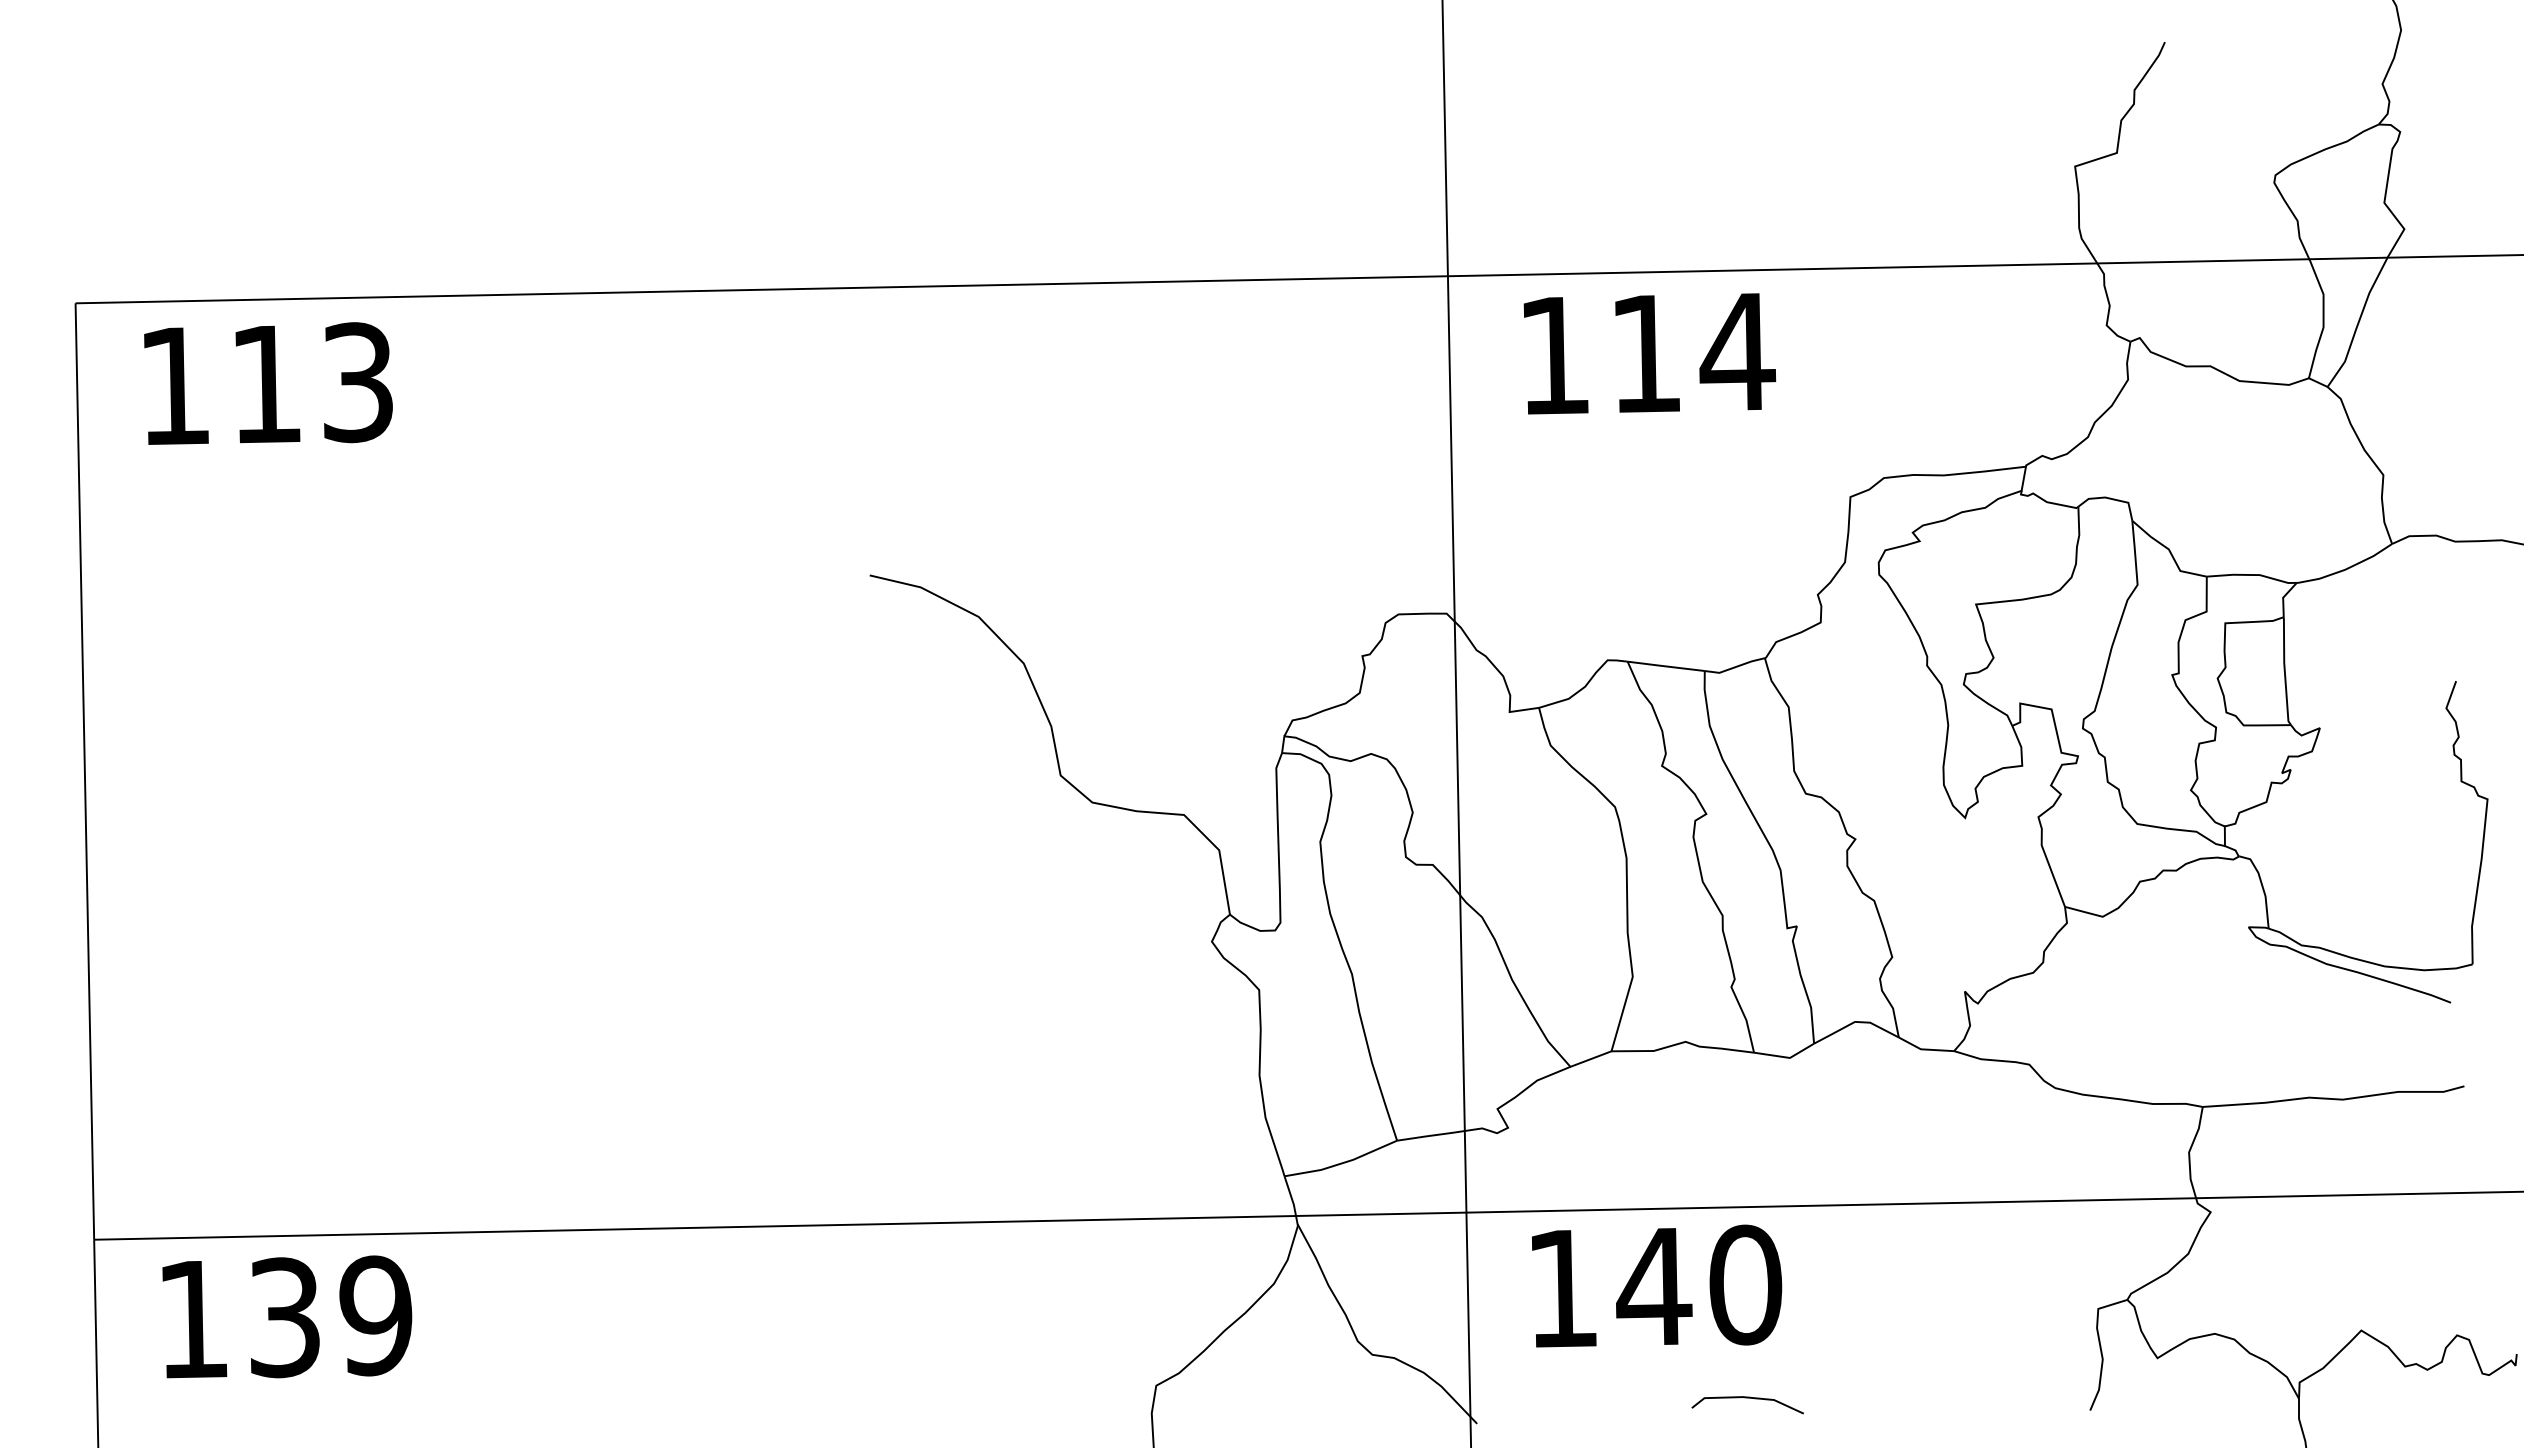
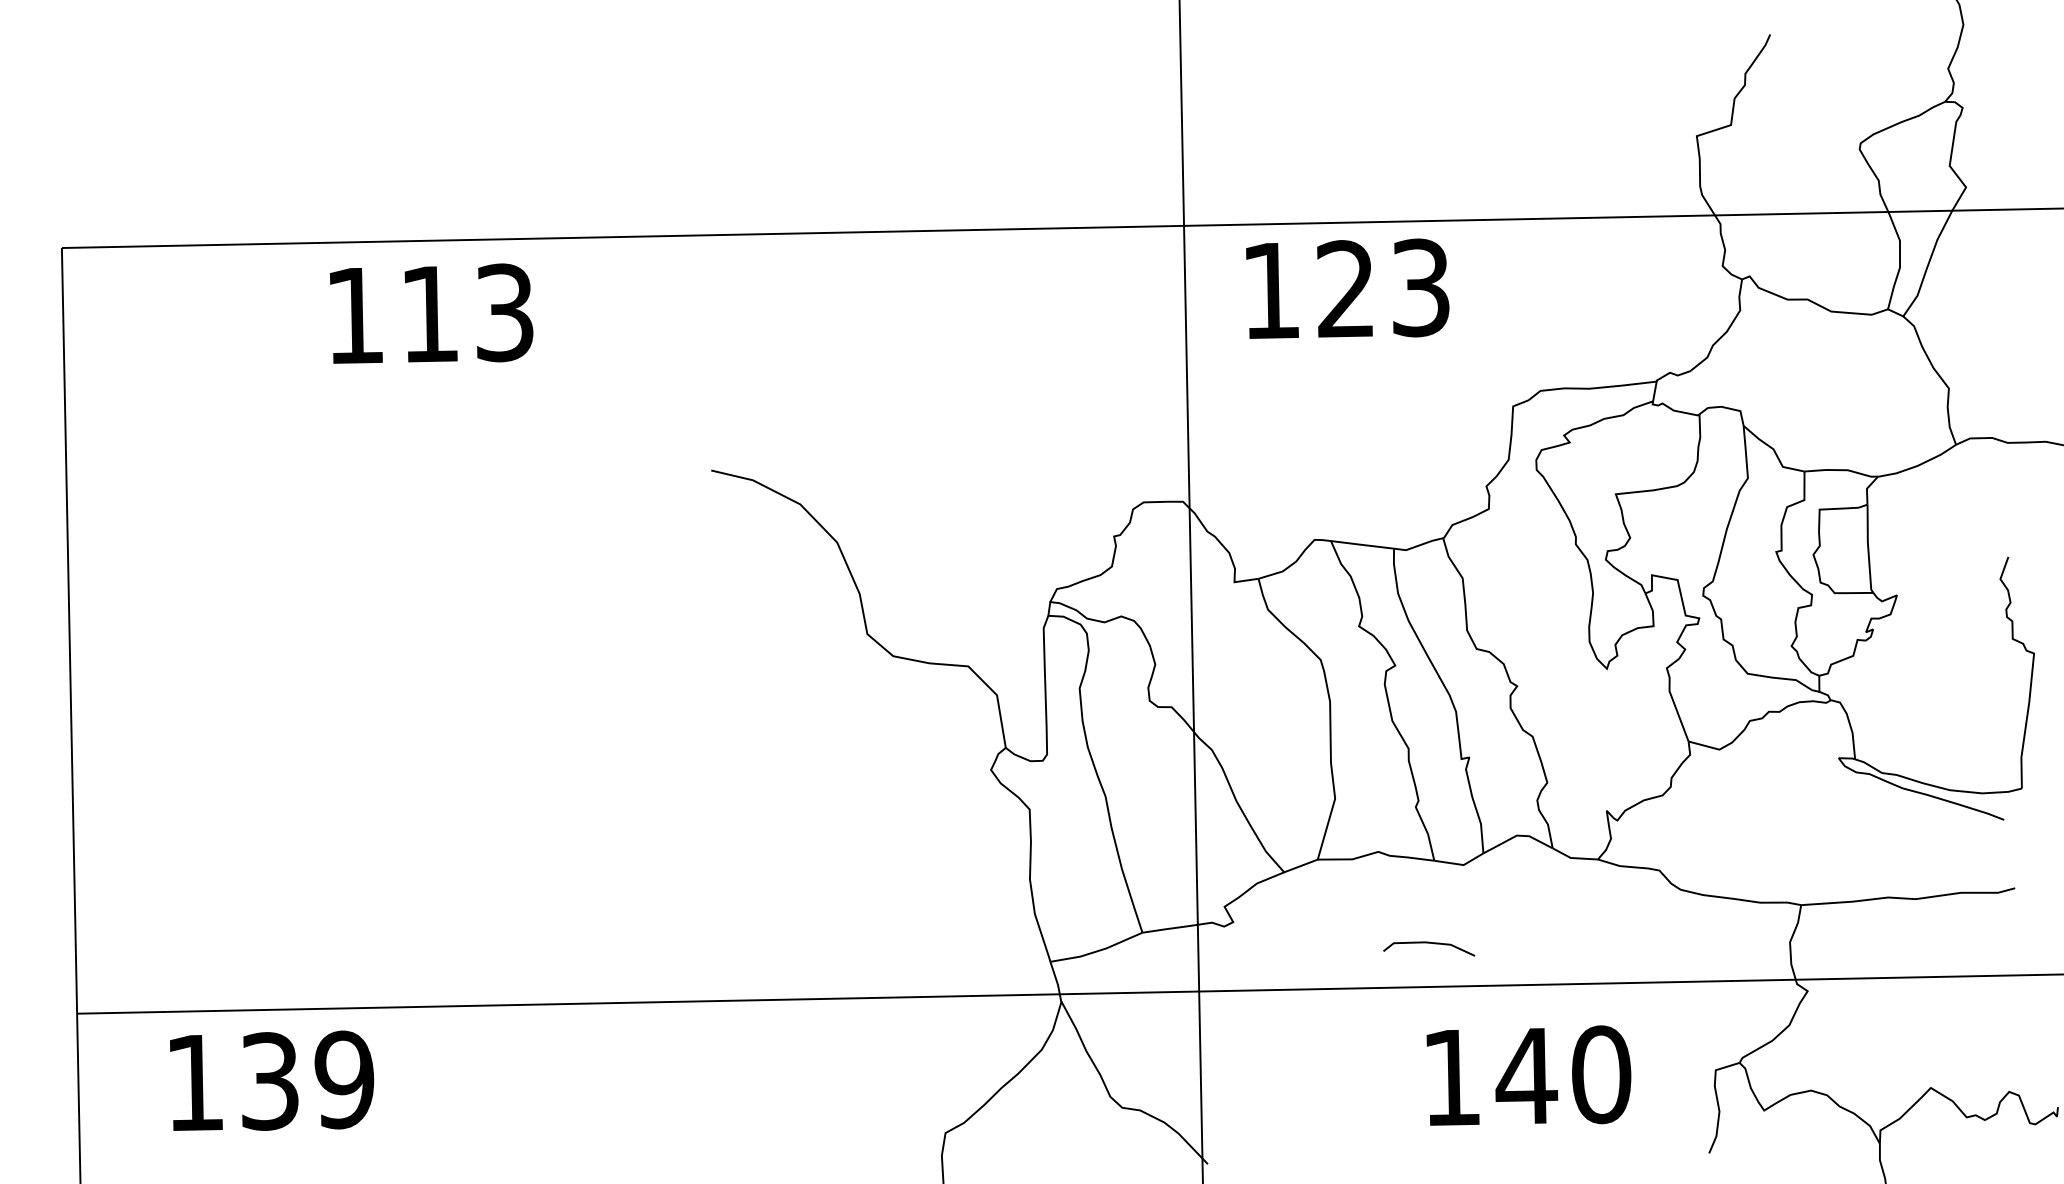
text: (1693, 351) -> (1384, 287), 114 -> 123
text: (268, 383) -> (431, 313), moved
text: (1656, 1285) -> (1528, 1075), moved
text: (287, 1316) -> (272, 1080), moved
line: (1748, 1398) -> (1429, 943), moved

